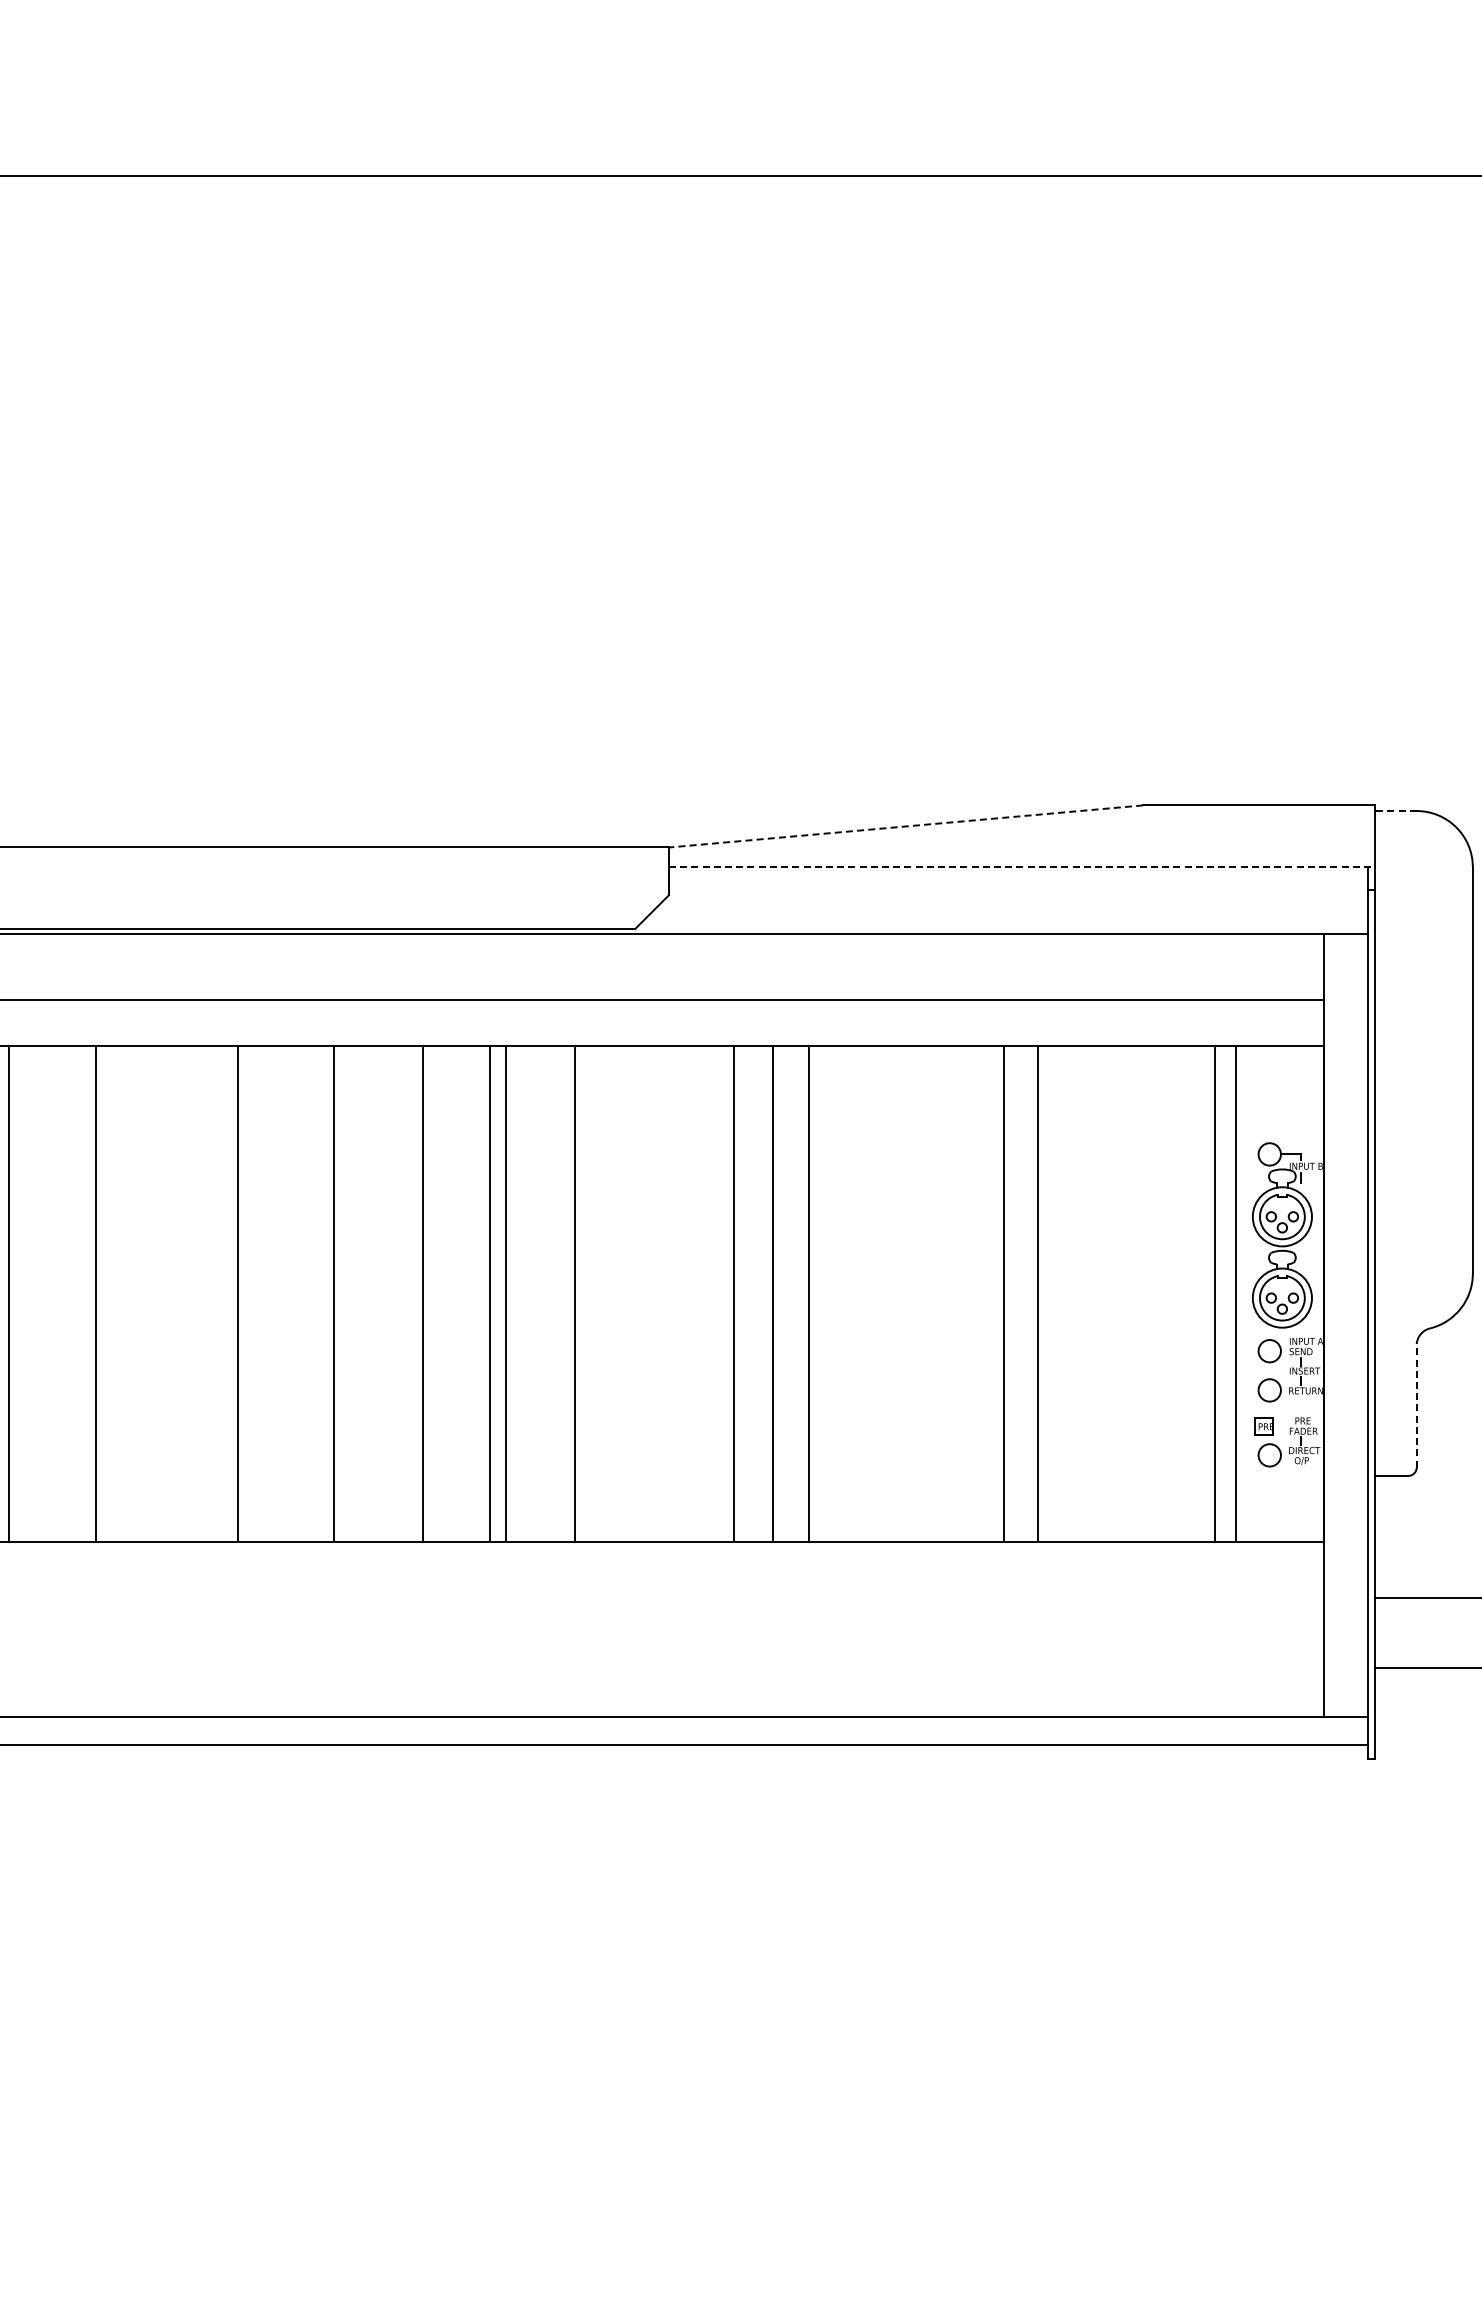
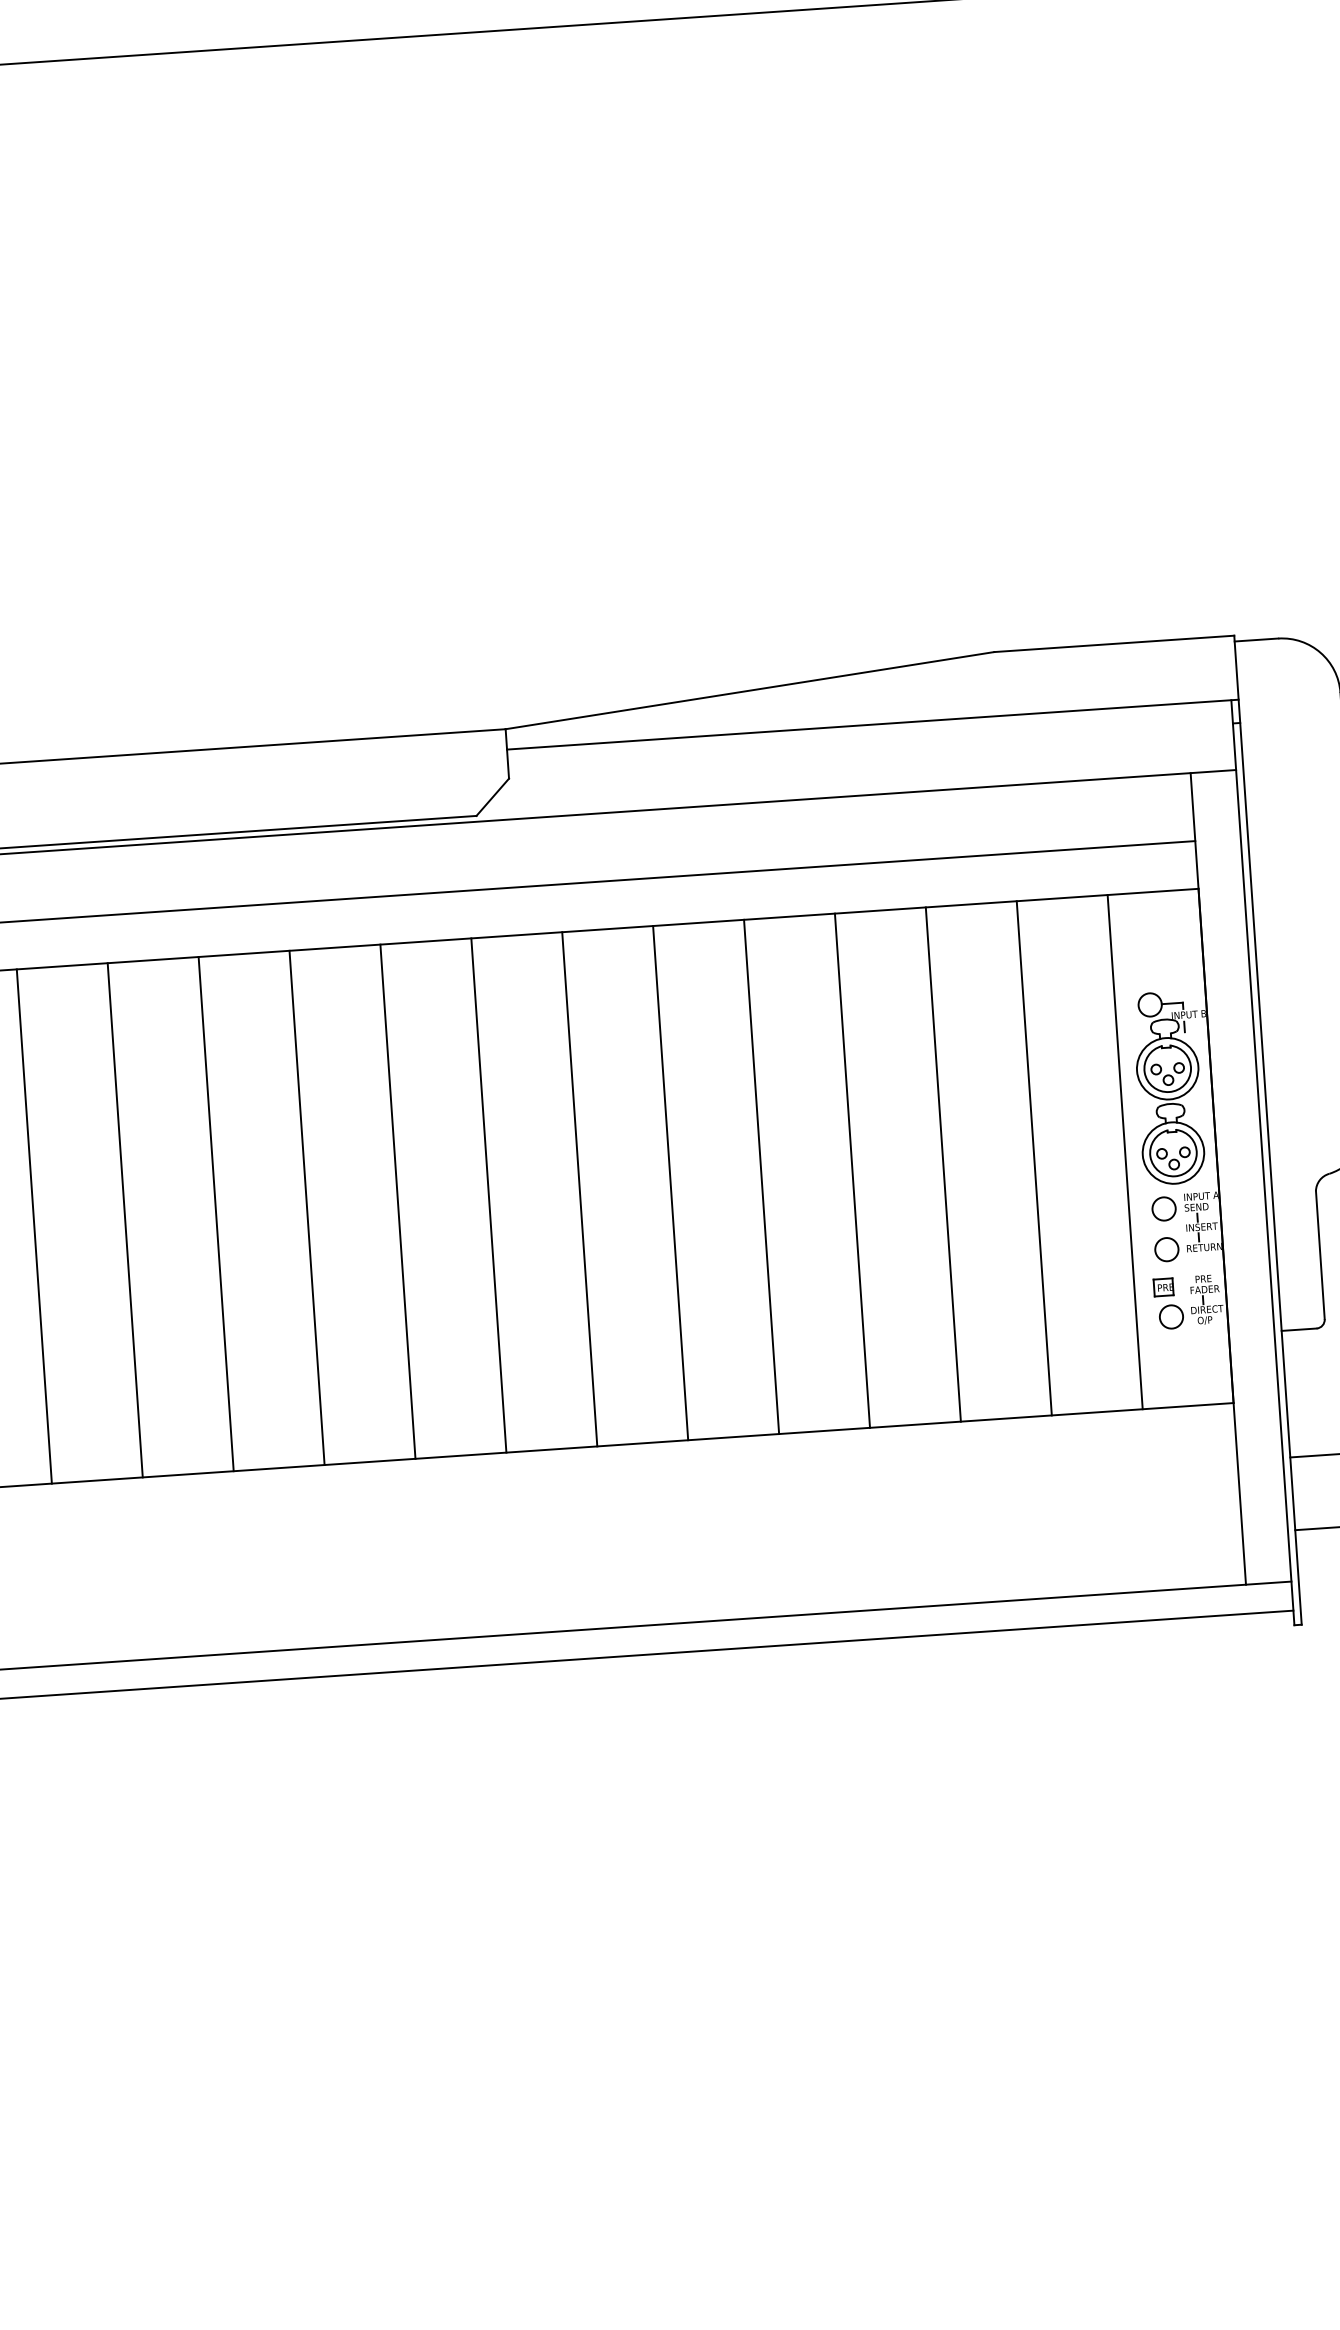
line: (1395, 811) -> (1256, 640), dashed -> solid
line: (905, 826) -> (749, 690), dashed -> solid
line: (1021, 867) -> (872, 725), dashed -> solid
line: (237, 1294) -> (33, 1226), moved
line: (333, 1294) -> (125, 1220), moved
line: (423, 1294) -> (216, 1214), moved
line: (489, 1294) -> (397, 1202), moved
line: (506, 1294) -> (307, 1208), moved
line: (575, 1294) -> (489, 1195), moved
line: (733, 1294) -> (670, 1183), moved
line: (773, 1294) -> (580, 1189), moved
line: (809, 1294) -> (761, 1177), moved
line: (1003, 1294) -> (943, 1164), moved
line: (1038, 1294) -> (852, 1171), moved
line: (1215, 1294) -> (1034, 1158), moved
line: (1416, 1405) -> (1320, 1254), dashed -> solid

